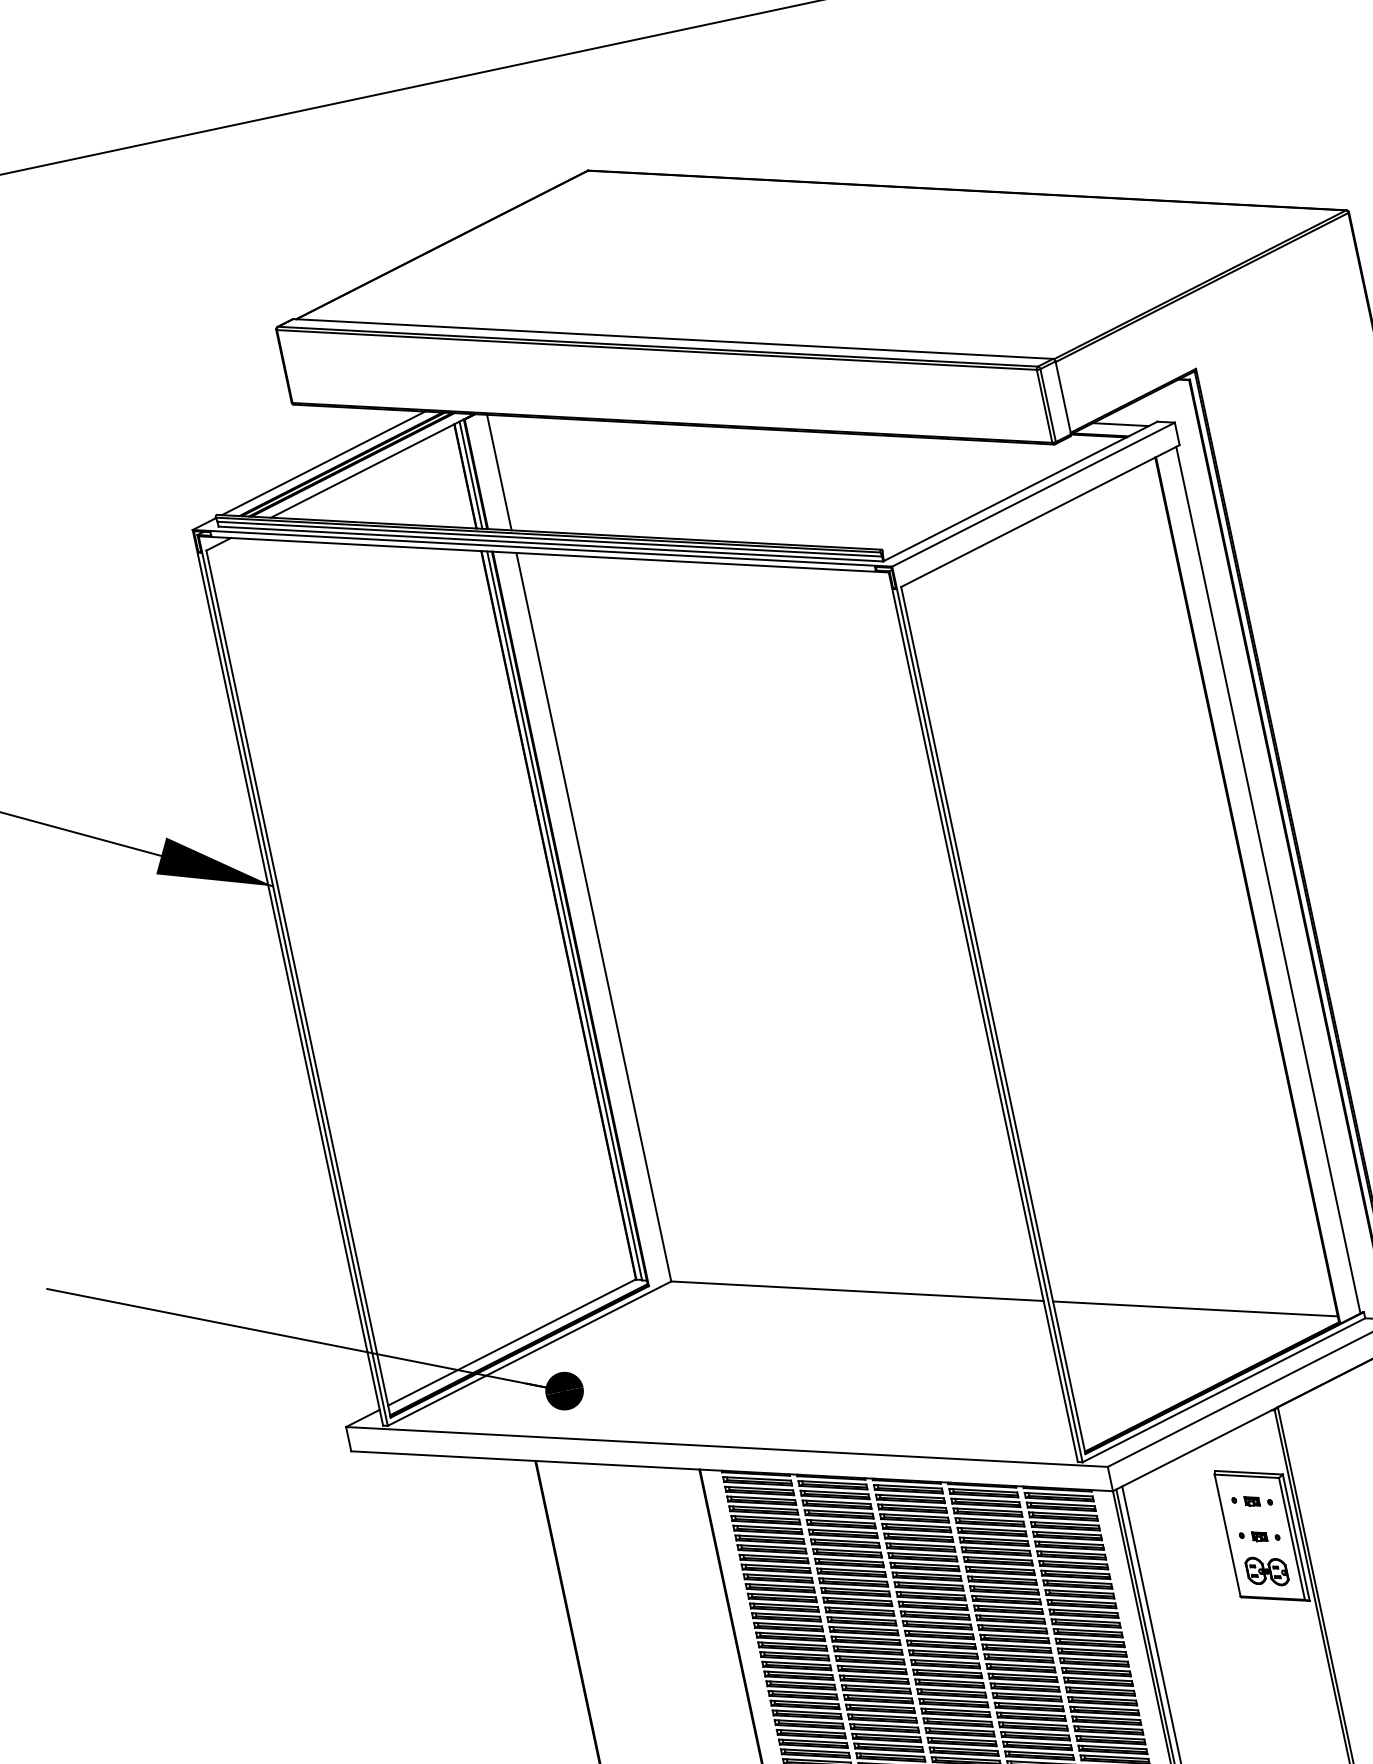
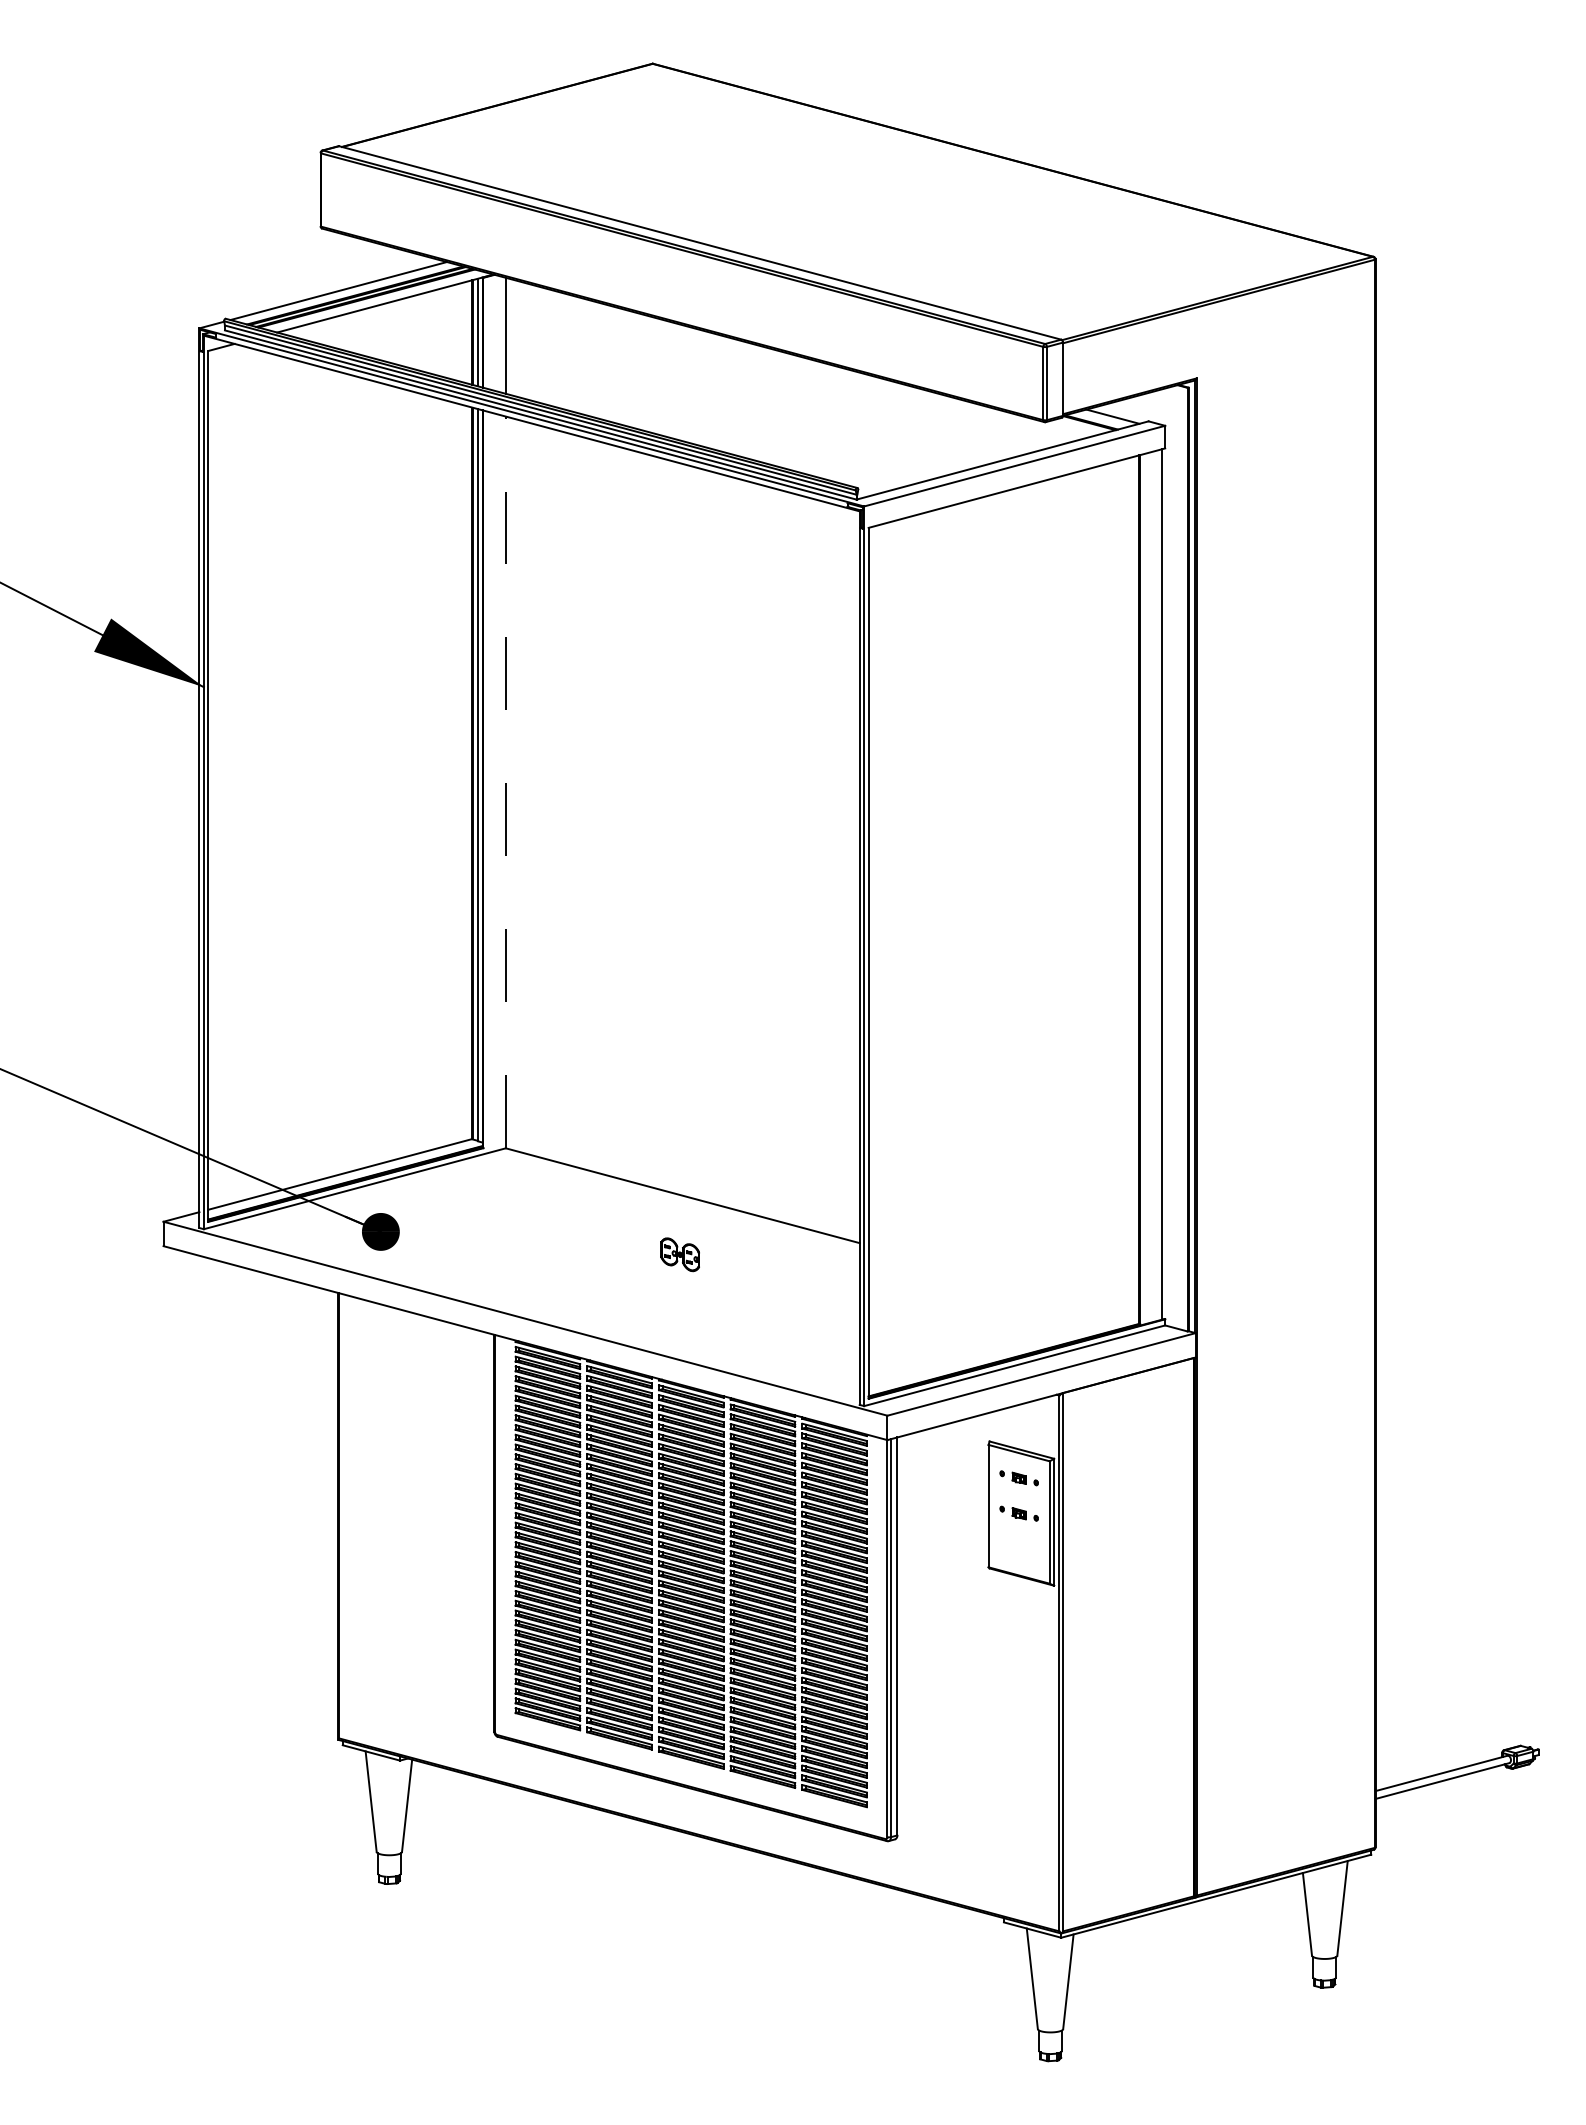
line: (593, 917) -> (505, 782), solid -> dashed
line: (1194, 1308) -> (1003, 1281), removed
part: (1266, 1571) -> (679, 1254), moved

